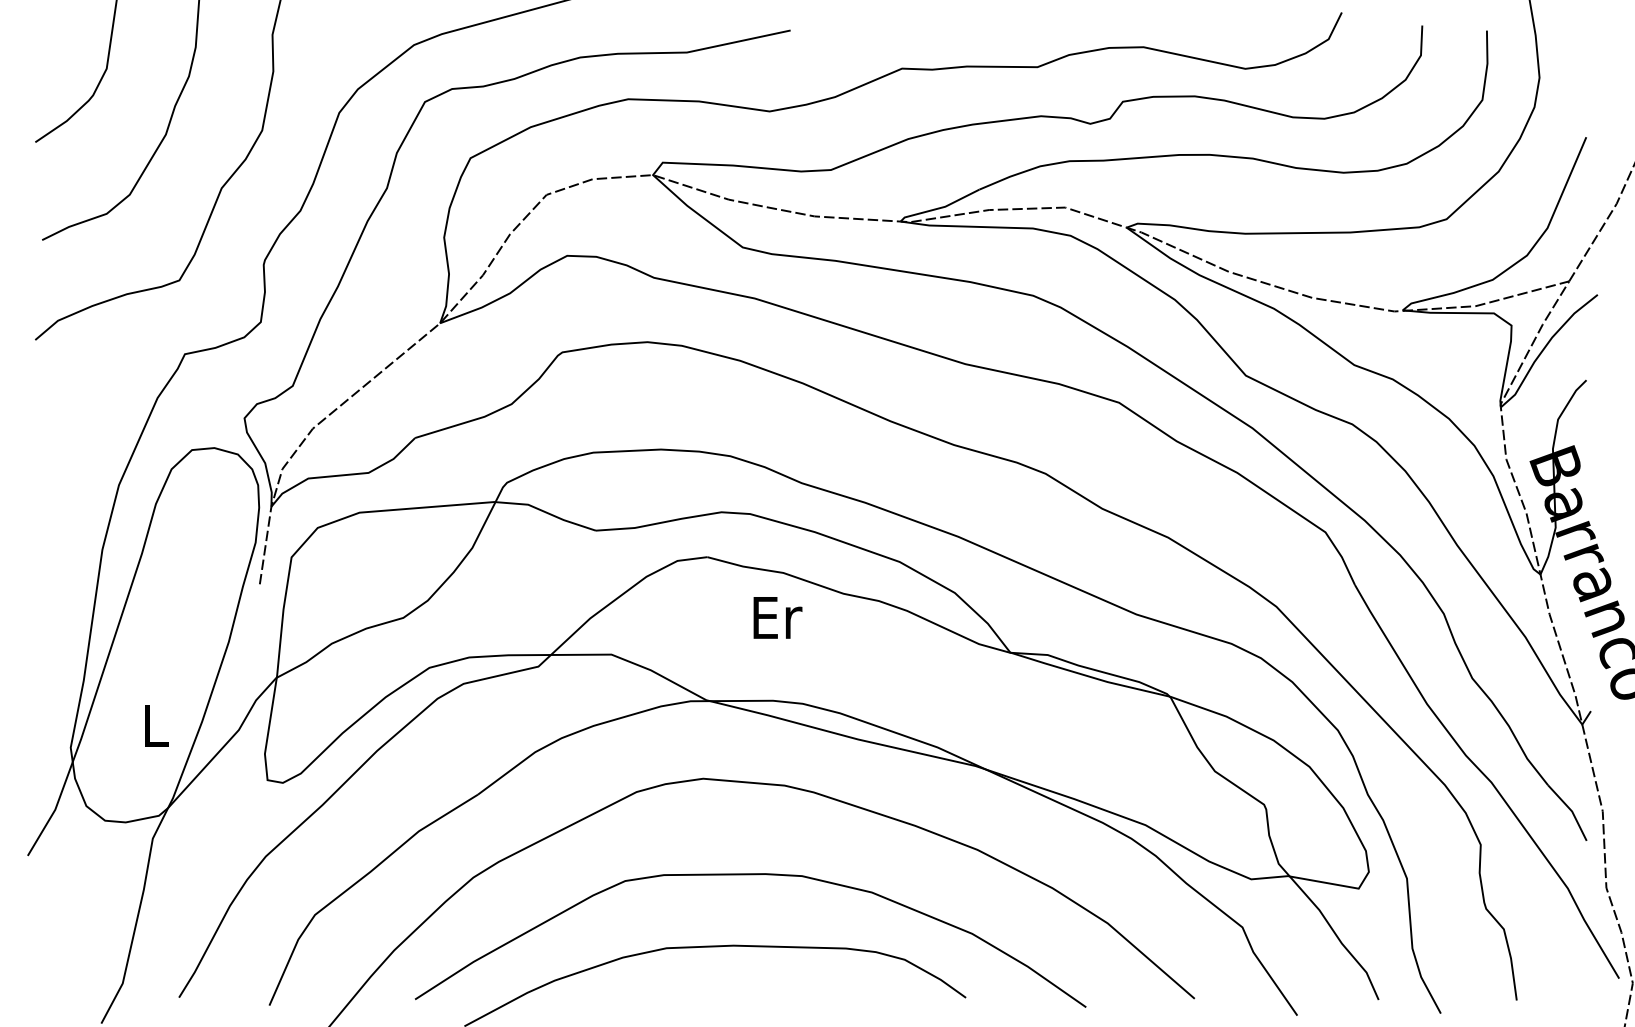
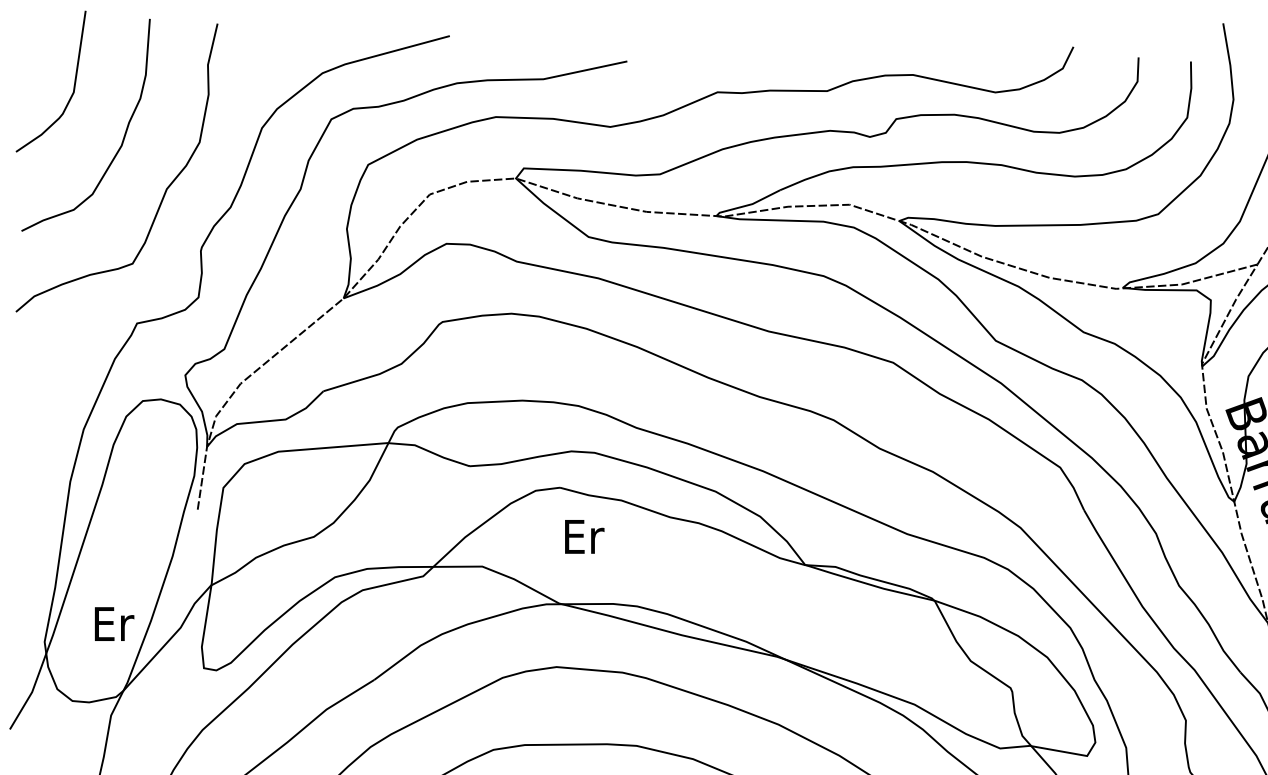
text: (777, 617) -> (584, 536), moved
text: (156, 725) -> (114, 623), L -> Er

